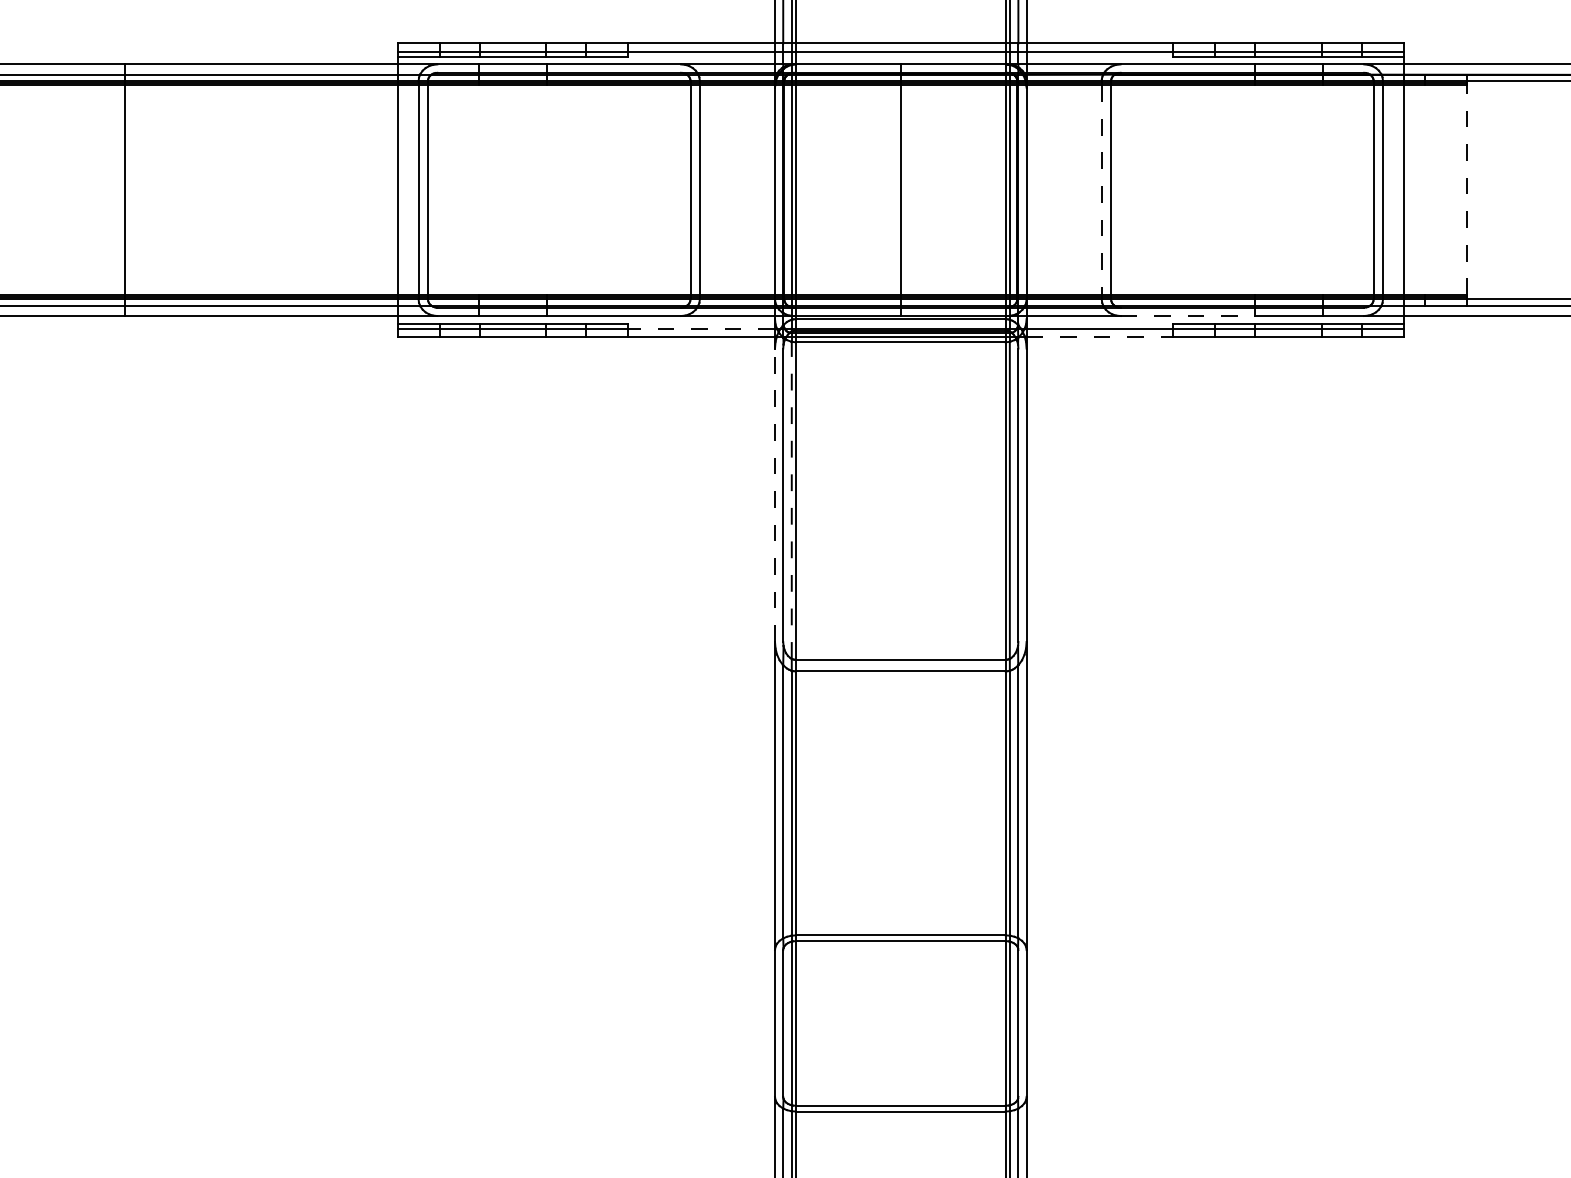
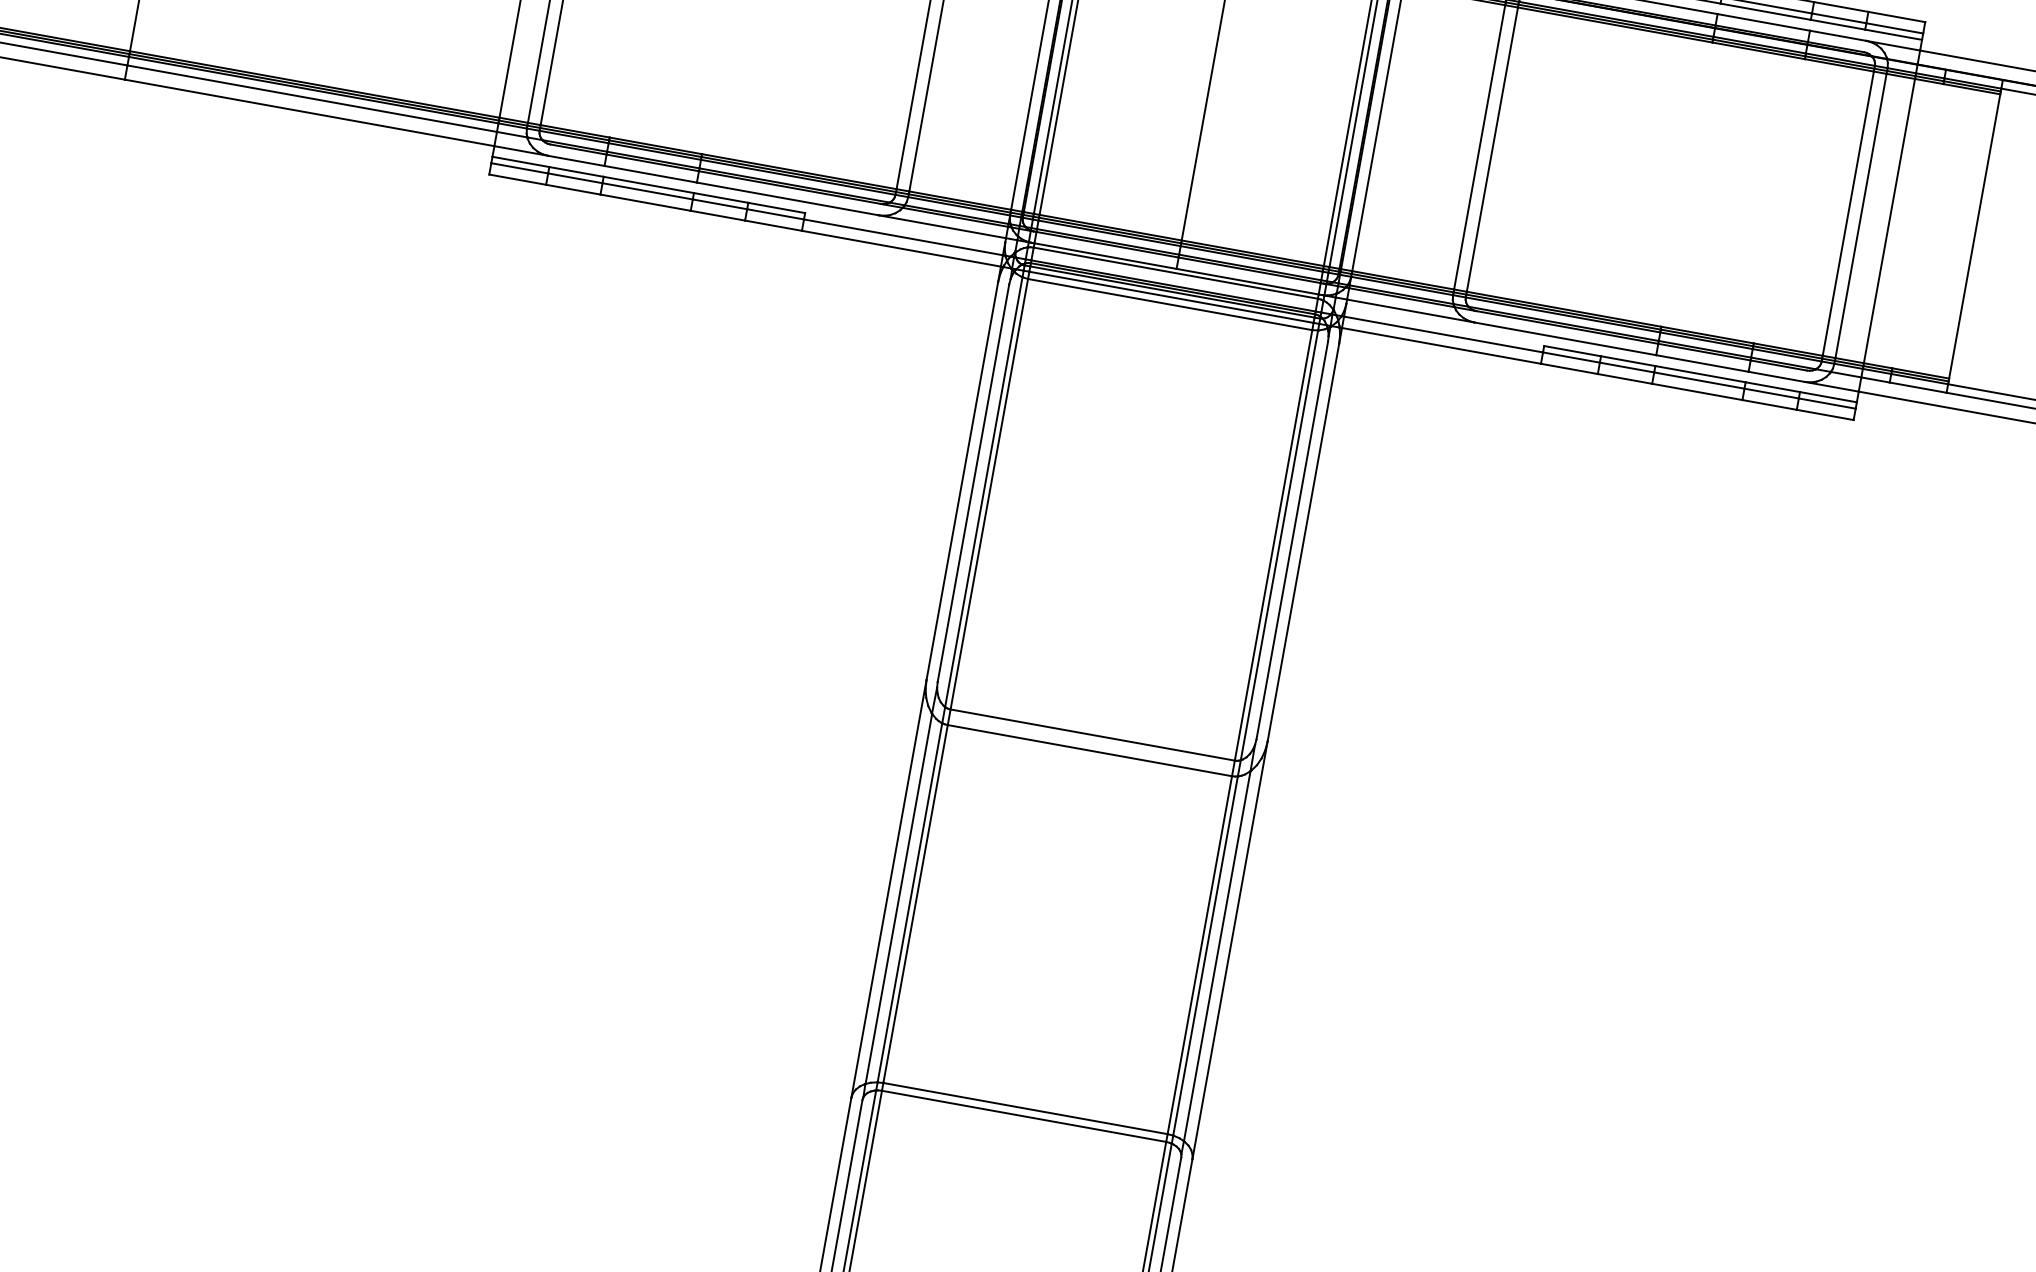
line: (1101, 190) -> (1479, 147), dashed -> solid
line: (1466, 190) -> (1974, 236), dashed -> solid
line: (1188, 316) -> (1566, 339), dashed -> solid
line: (701, 328) -> (903, 237), dashed -> solid
line: (1100, 336) -> (1442, 345), dashed -> solid
line: (775, 495) -> (962, 481), dashed -> solid
line: (791, 500) -> (983, 492), dashed -> solid

